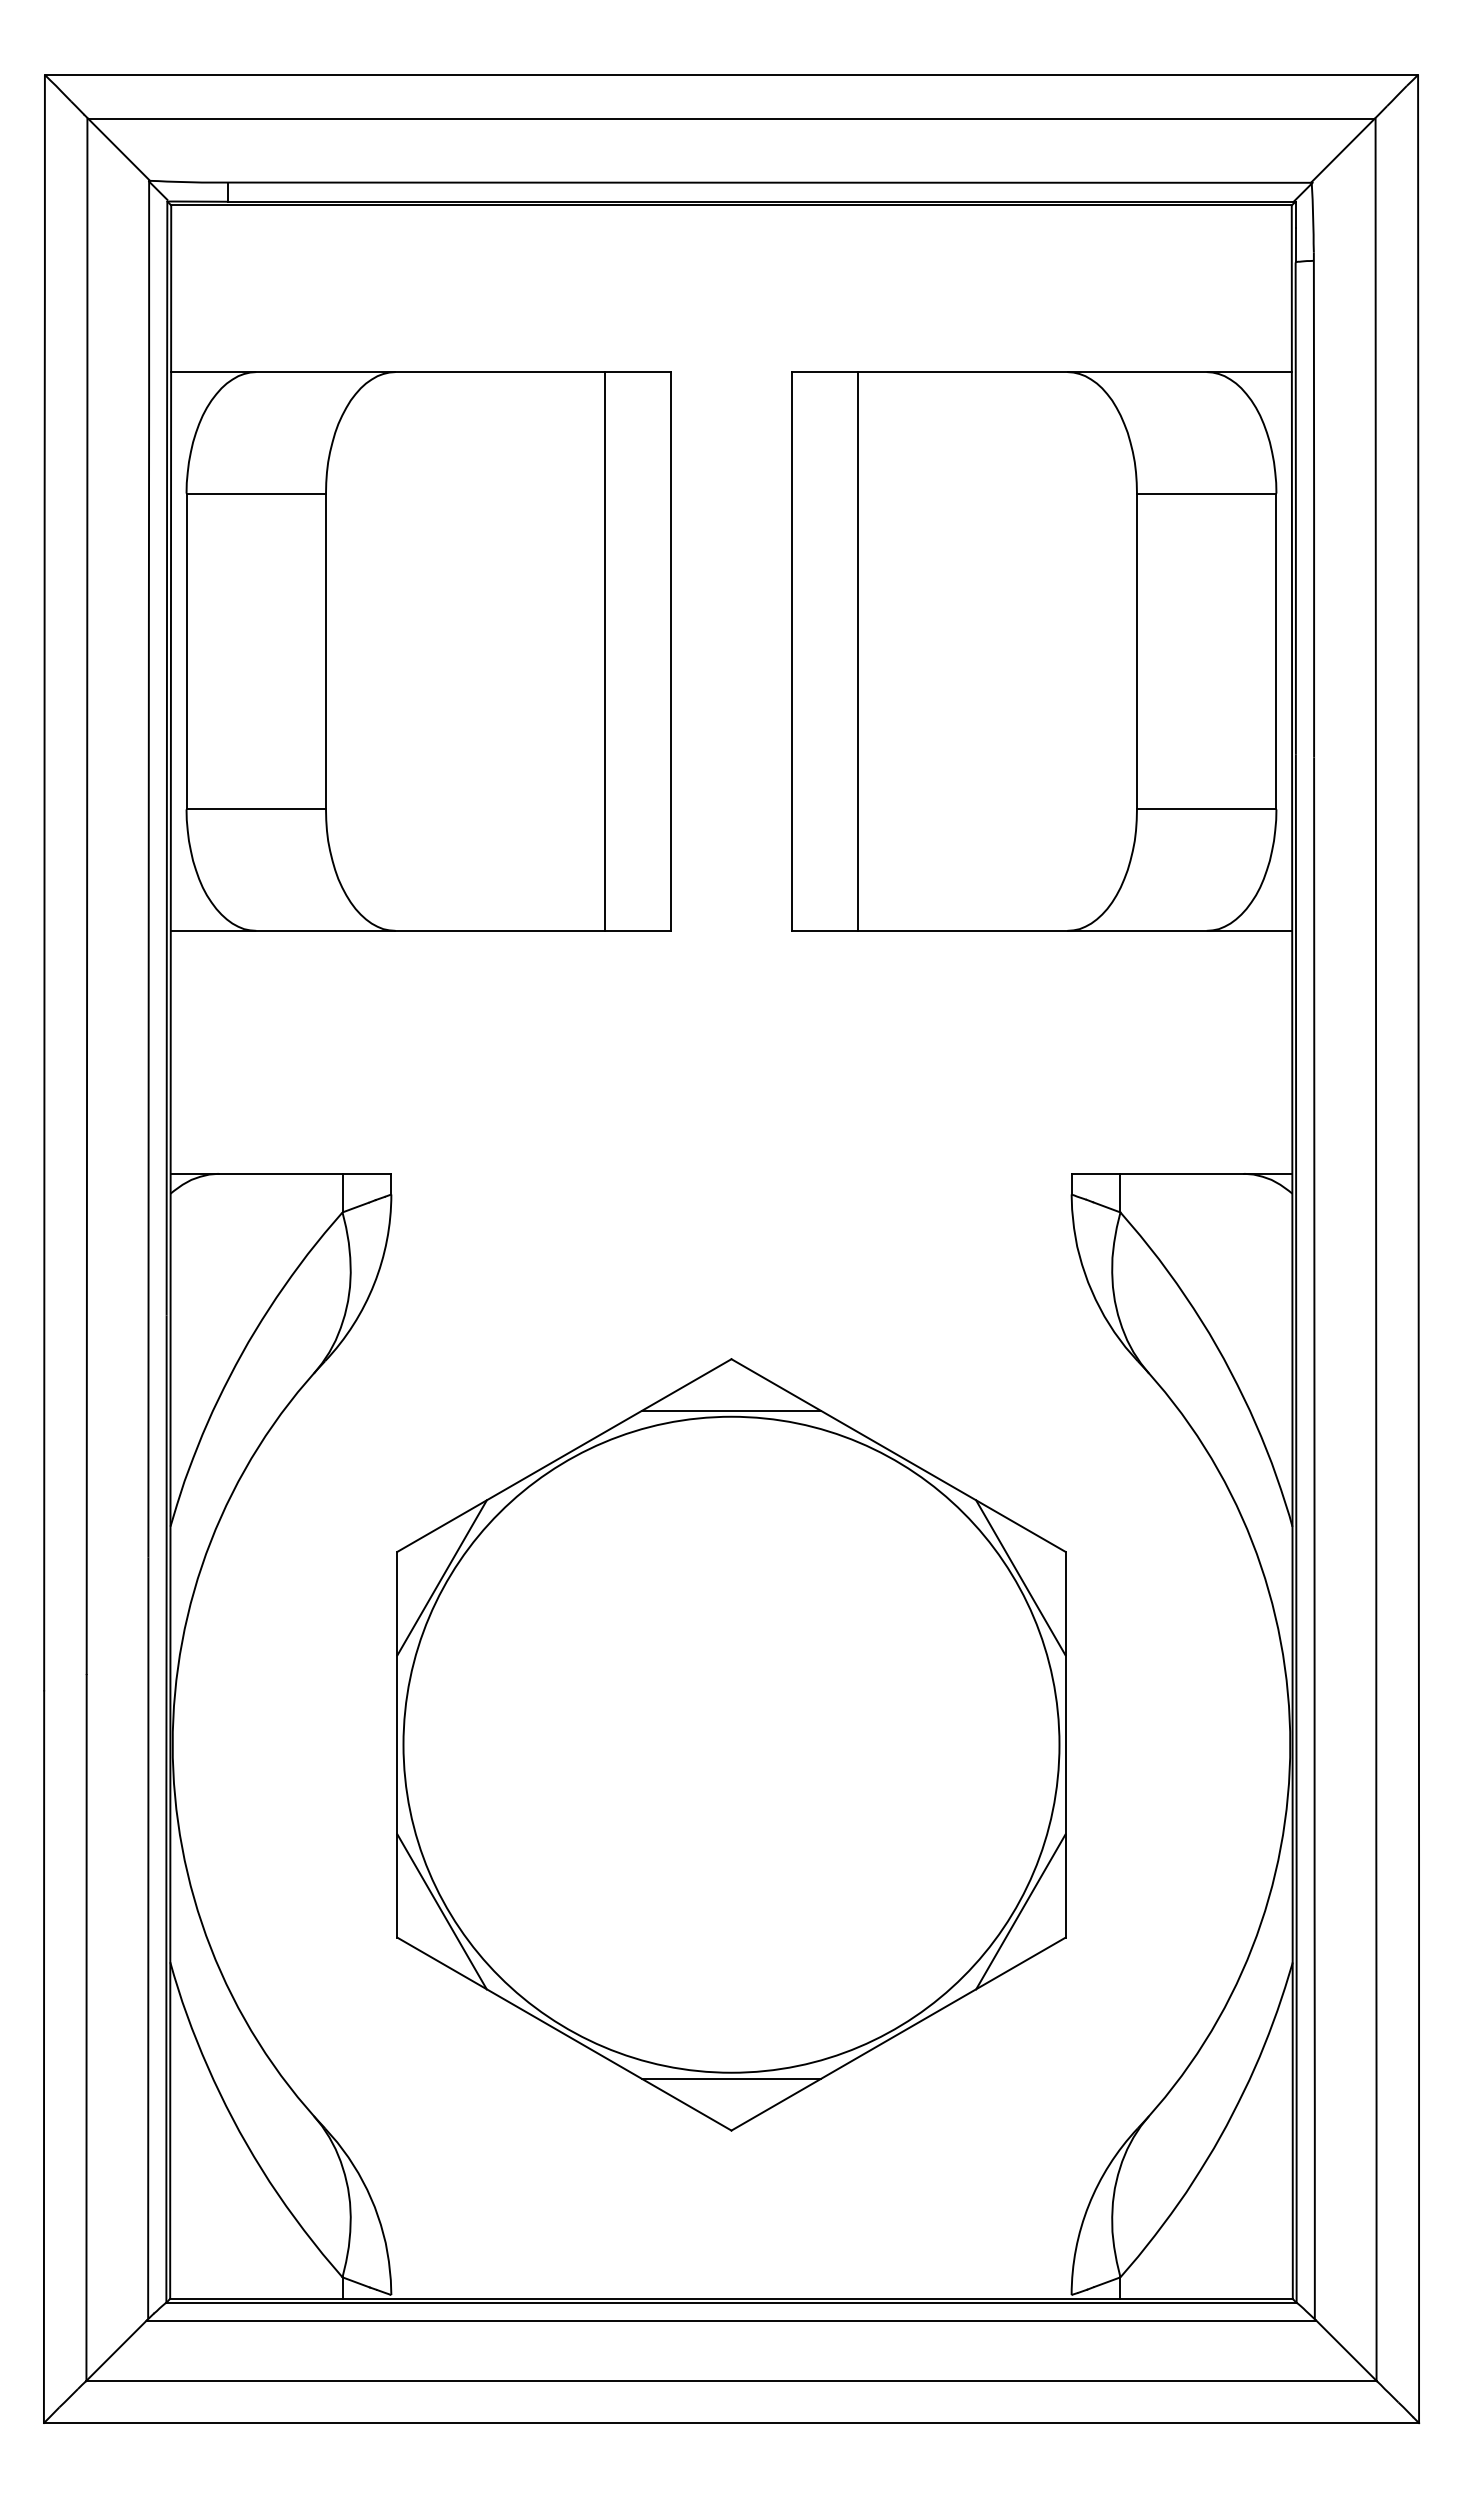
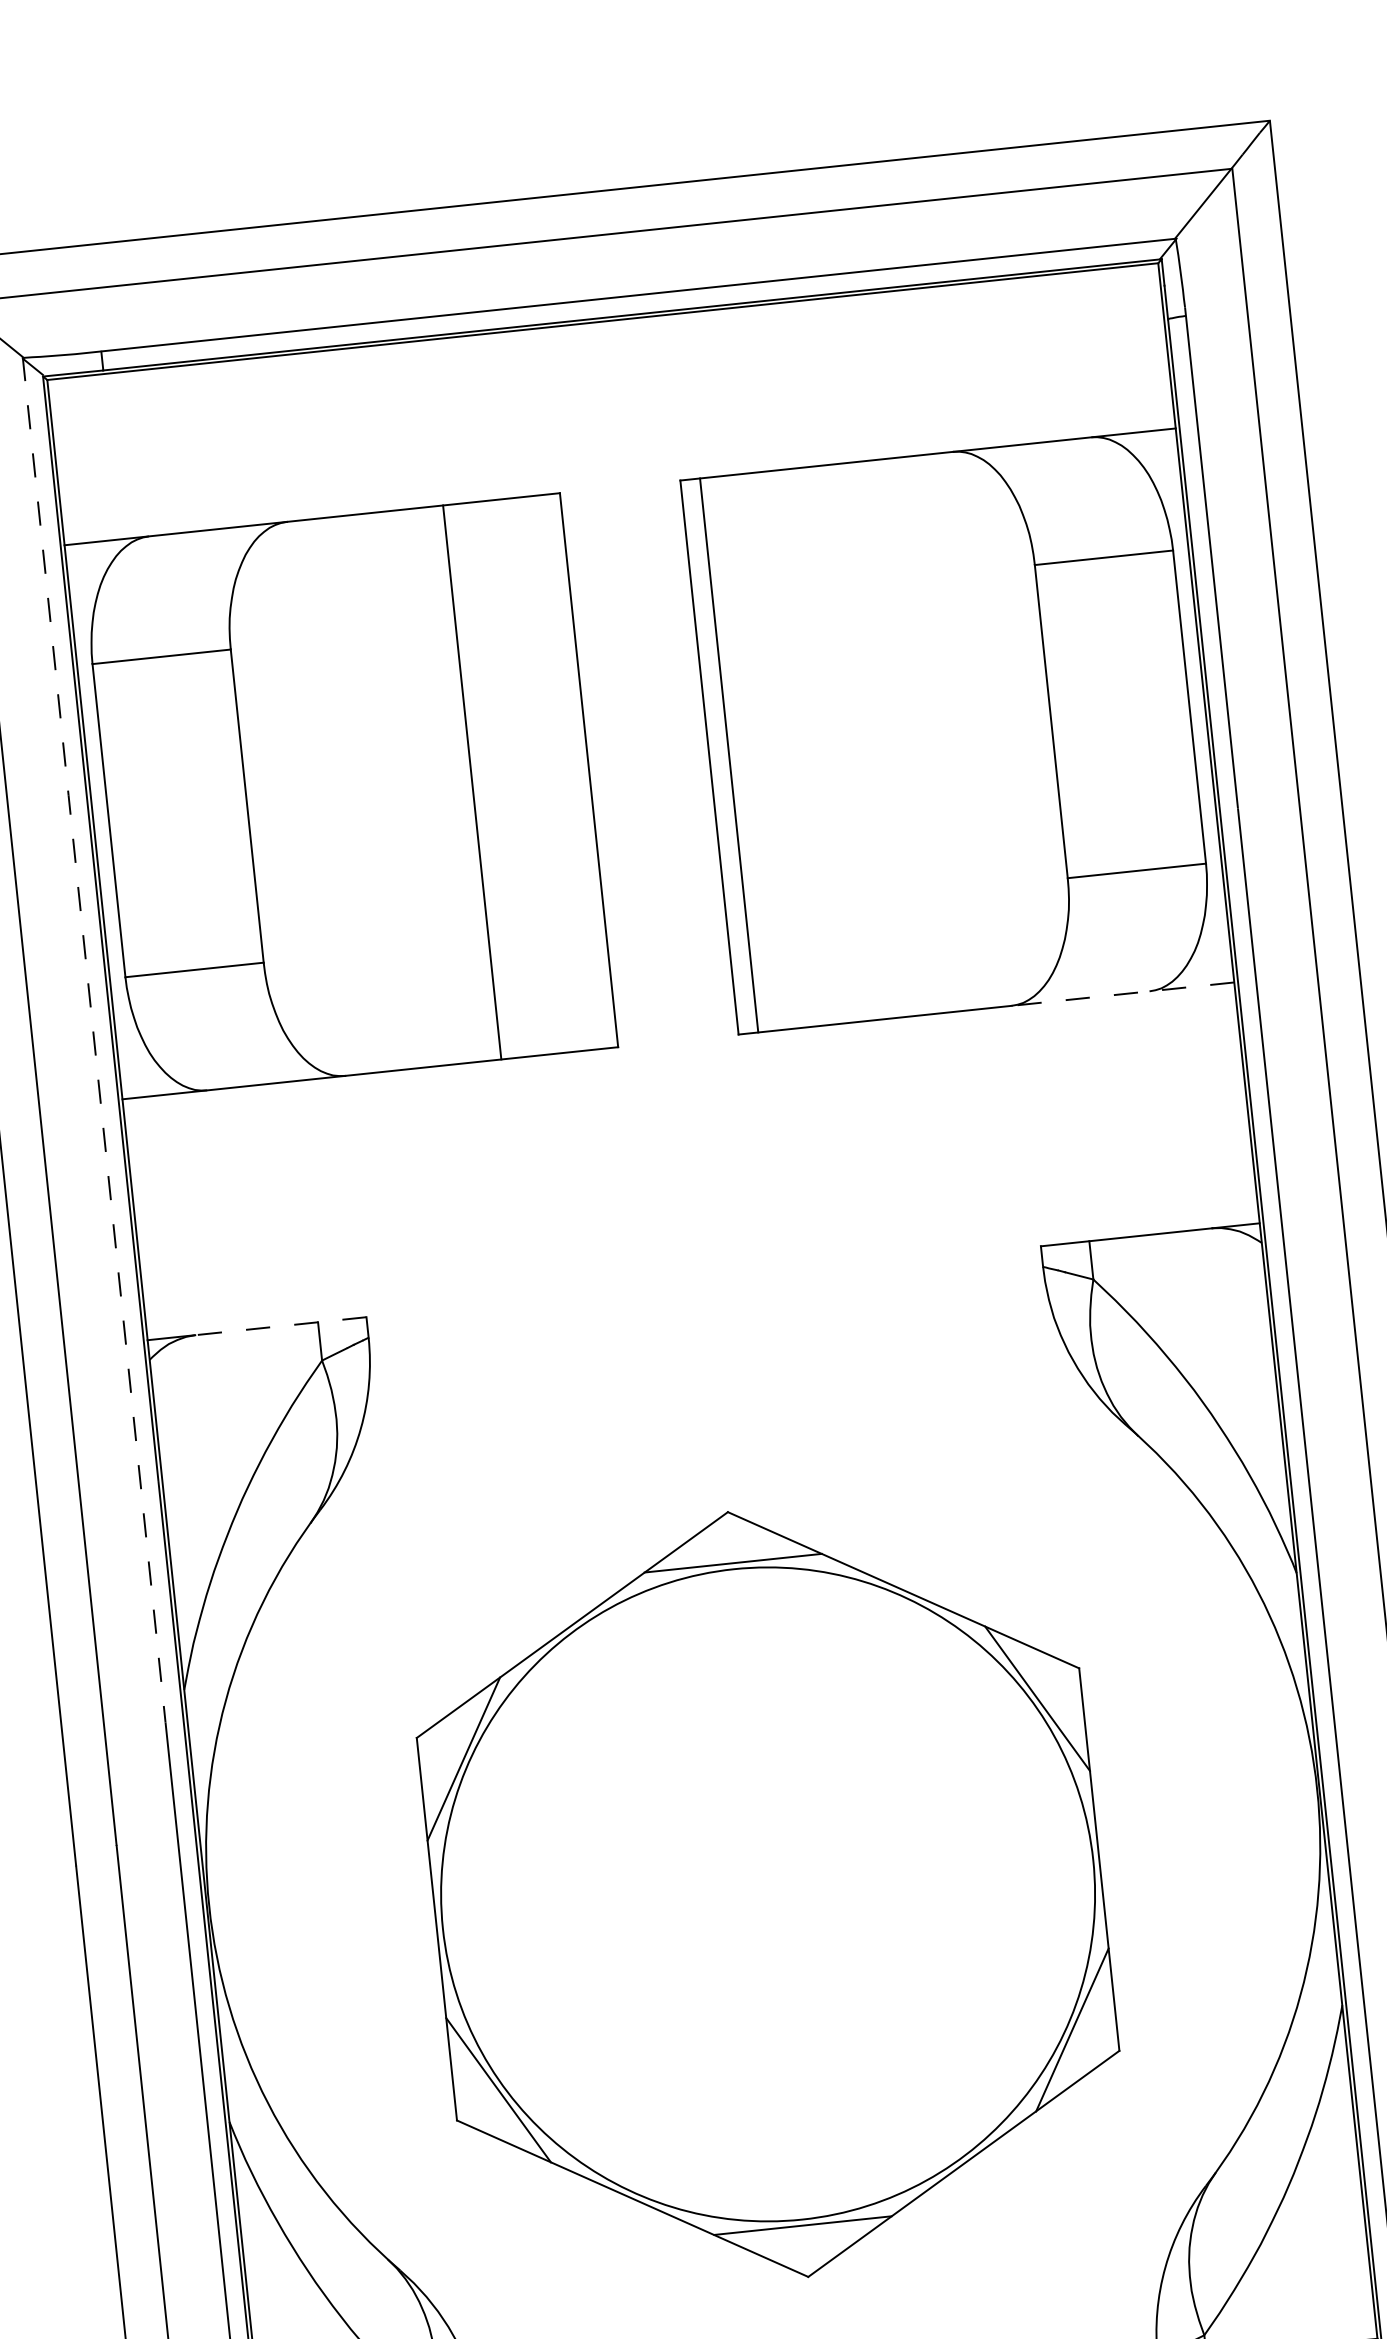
line: (604, 651) -> (471, 782), moved
line: (858, 651) -> (729, 755), moved
line: (148, 867) -> (93, 1038), solid -> dashed
line: (1179, 930) -> (1122, 993), solid -> dashed
line: (304, 1173) -> (280, 1325), solid -> dashed
part: (731, 1744) -> (768, 1894), moved

